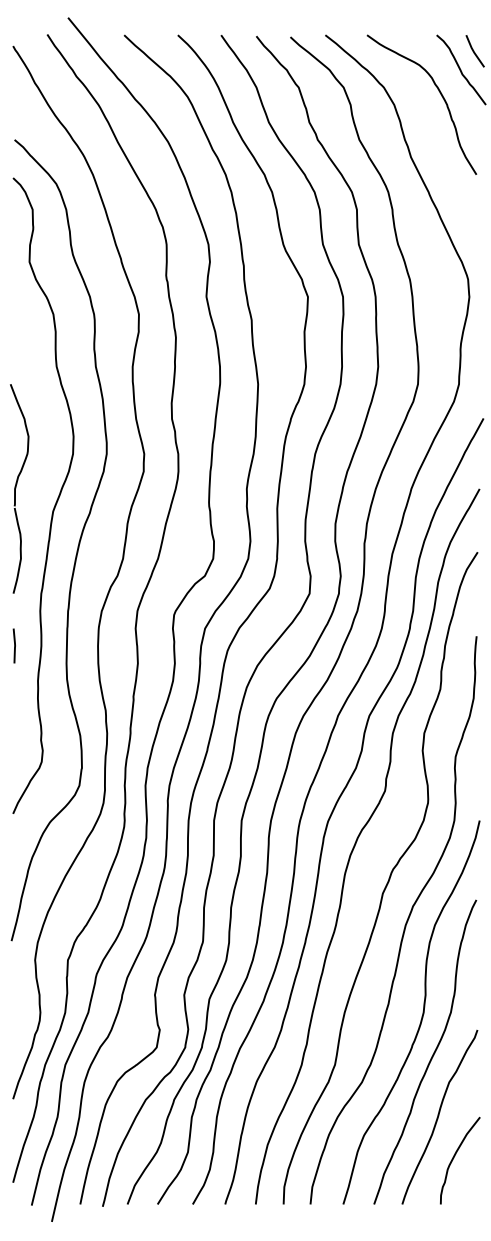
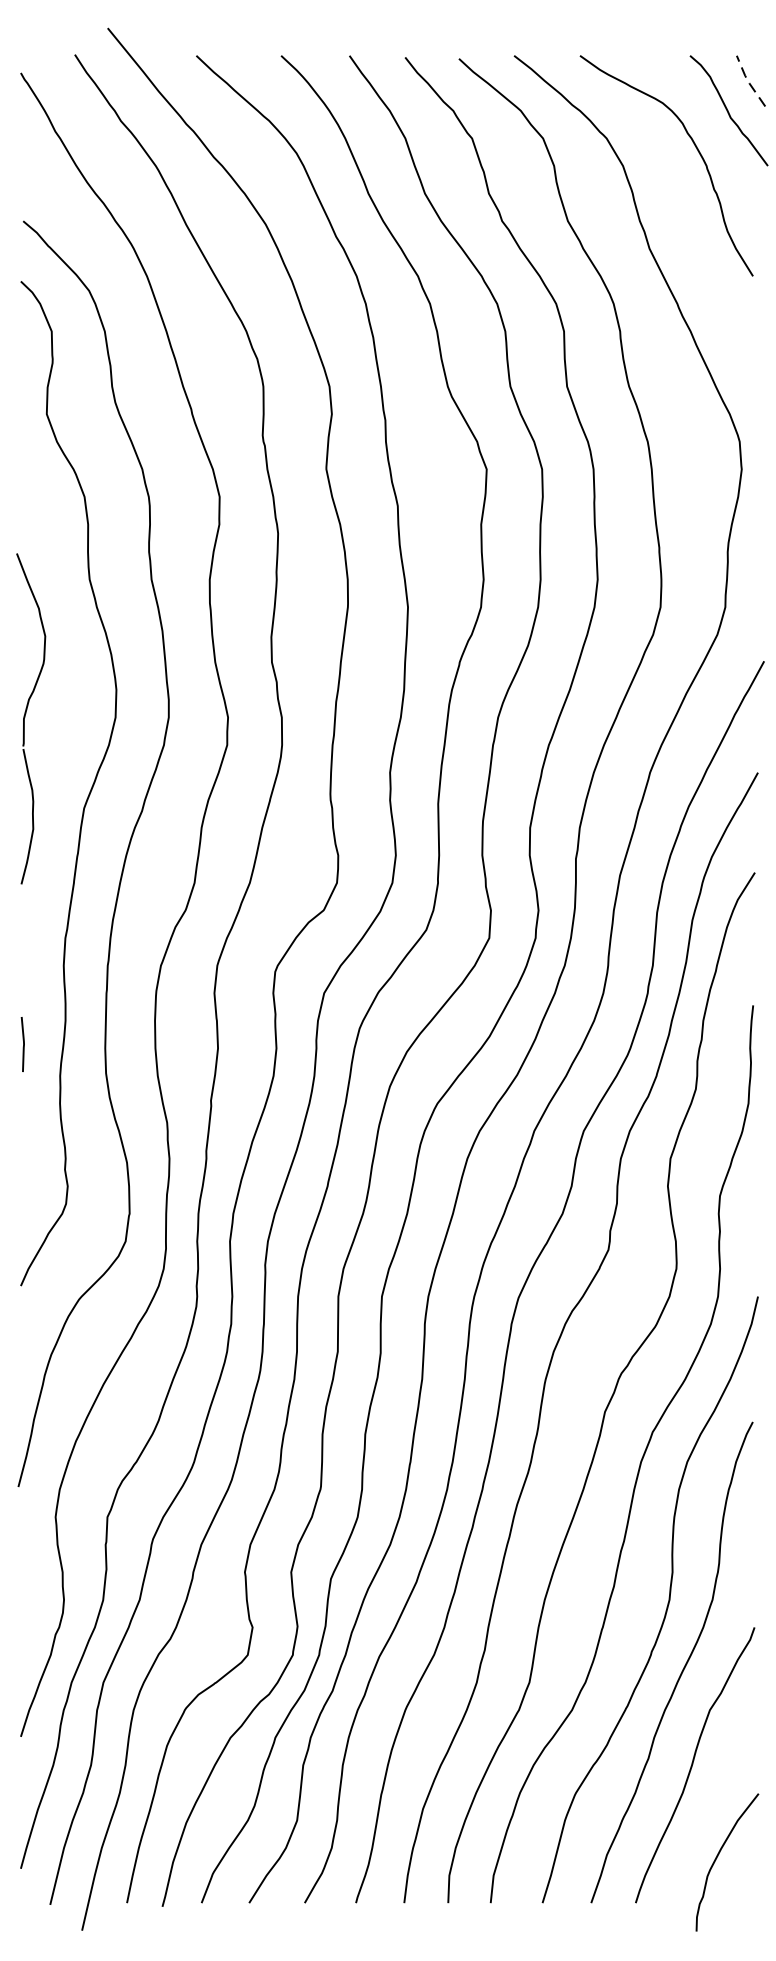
line: (473, 51) -> (748, 81), solid -> dashed
part: (19, 488) -> (30, 718), moved
line: (14, 645) -> (23, 1043), moved
curve: (454, 1158) -> (718, 1858), moved

